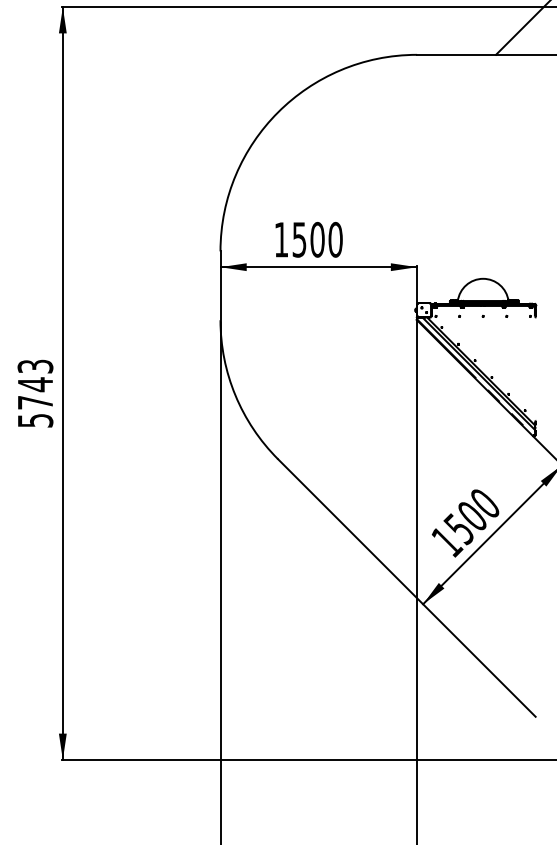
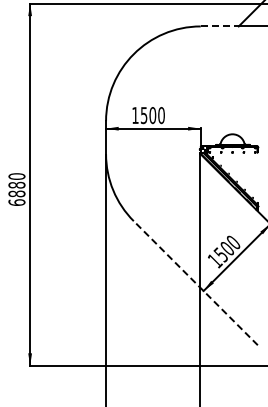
line: (458, 54) -> (220, 26), solid -> dashed
text: (34, 393) -> (16, 189), 5743 -> 6880
line: (406, 588) -> (195, 283), solid -> dashed

